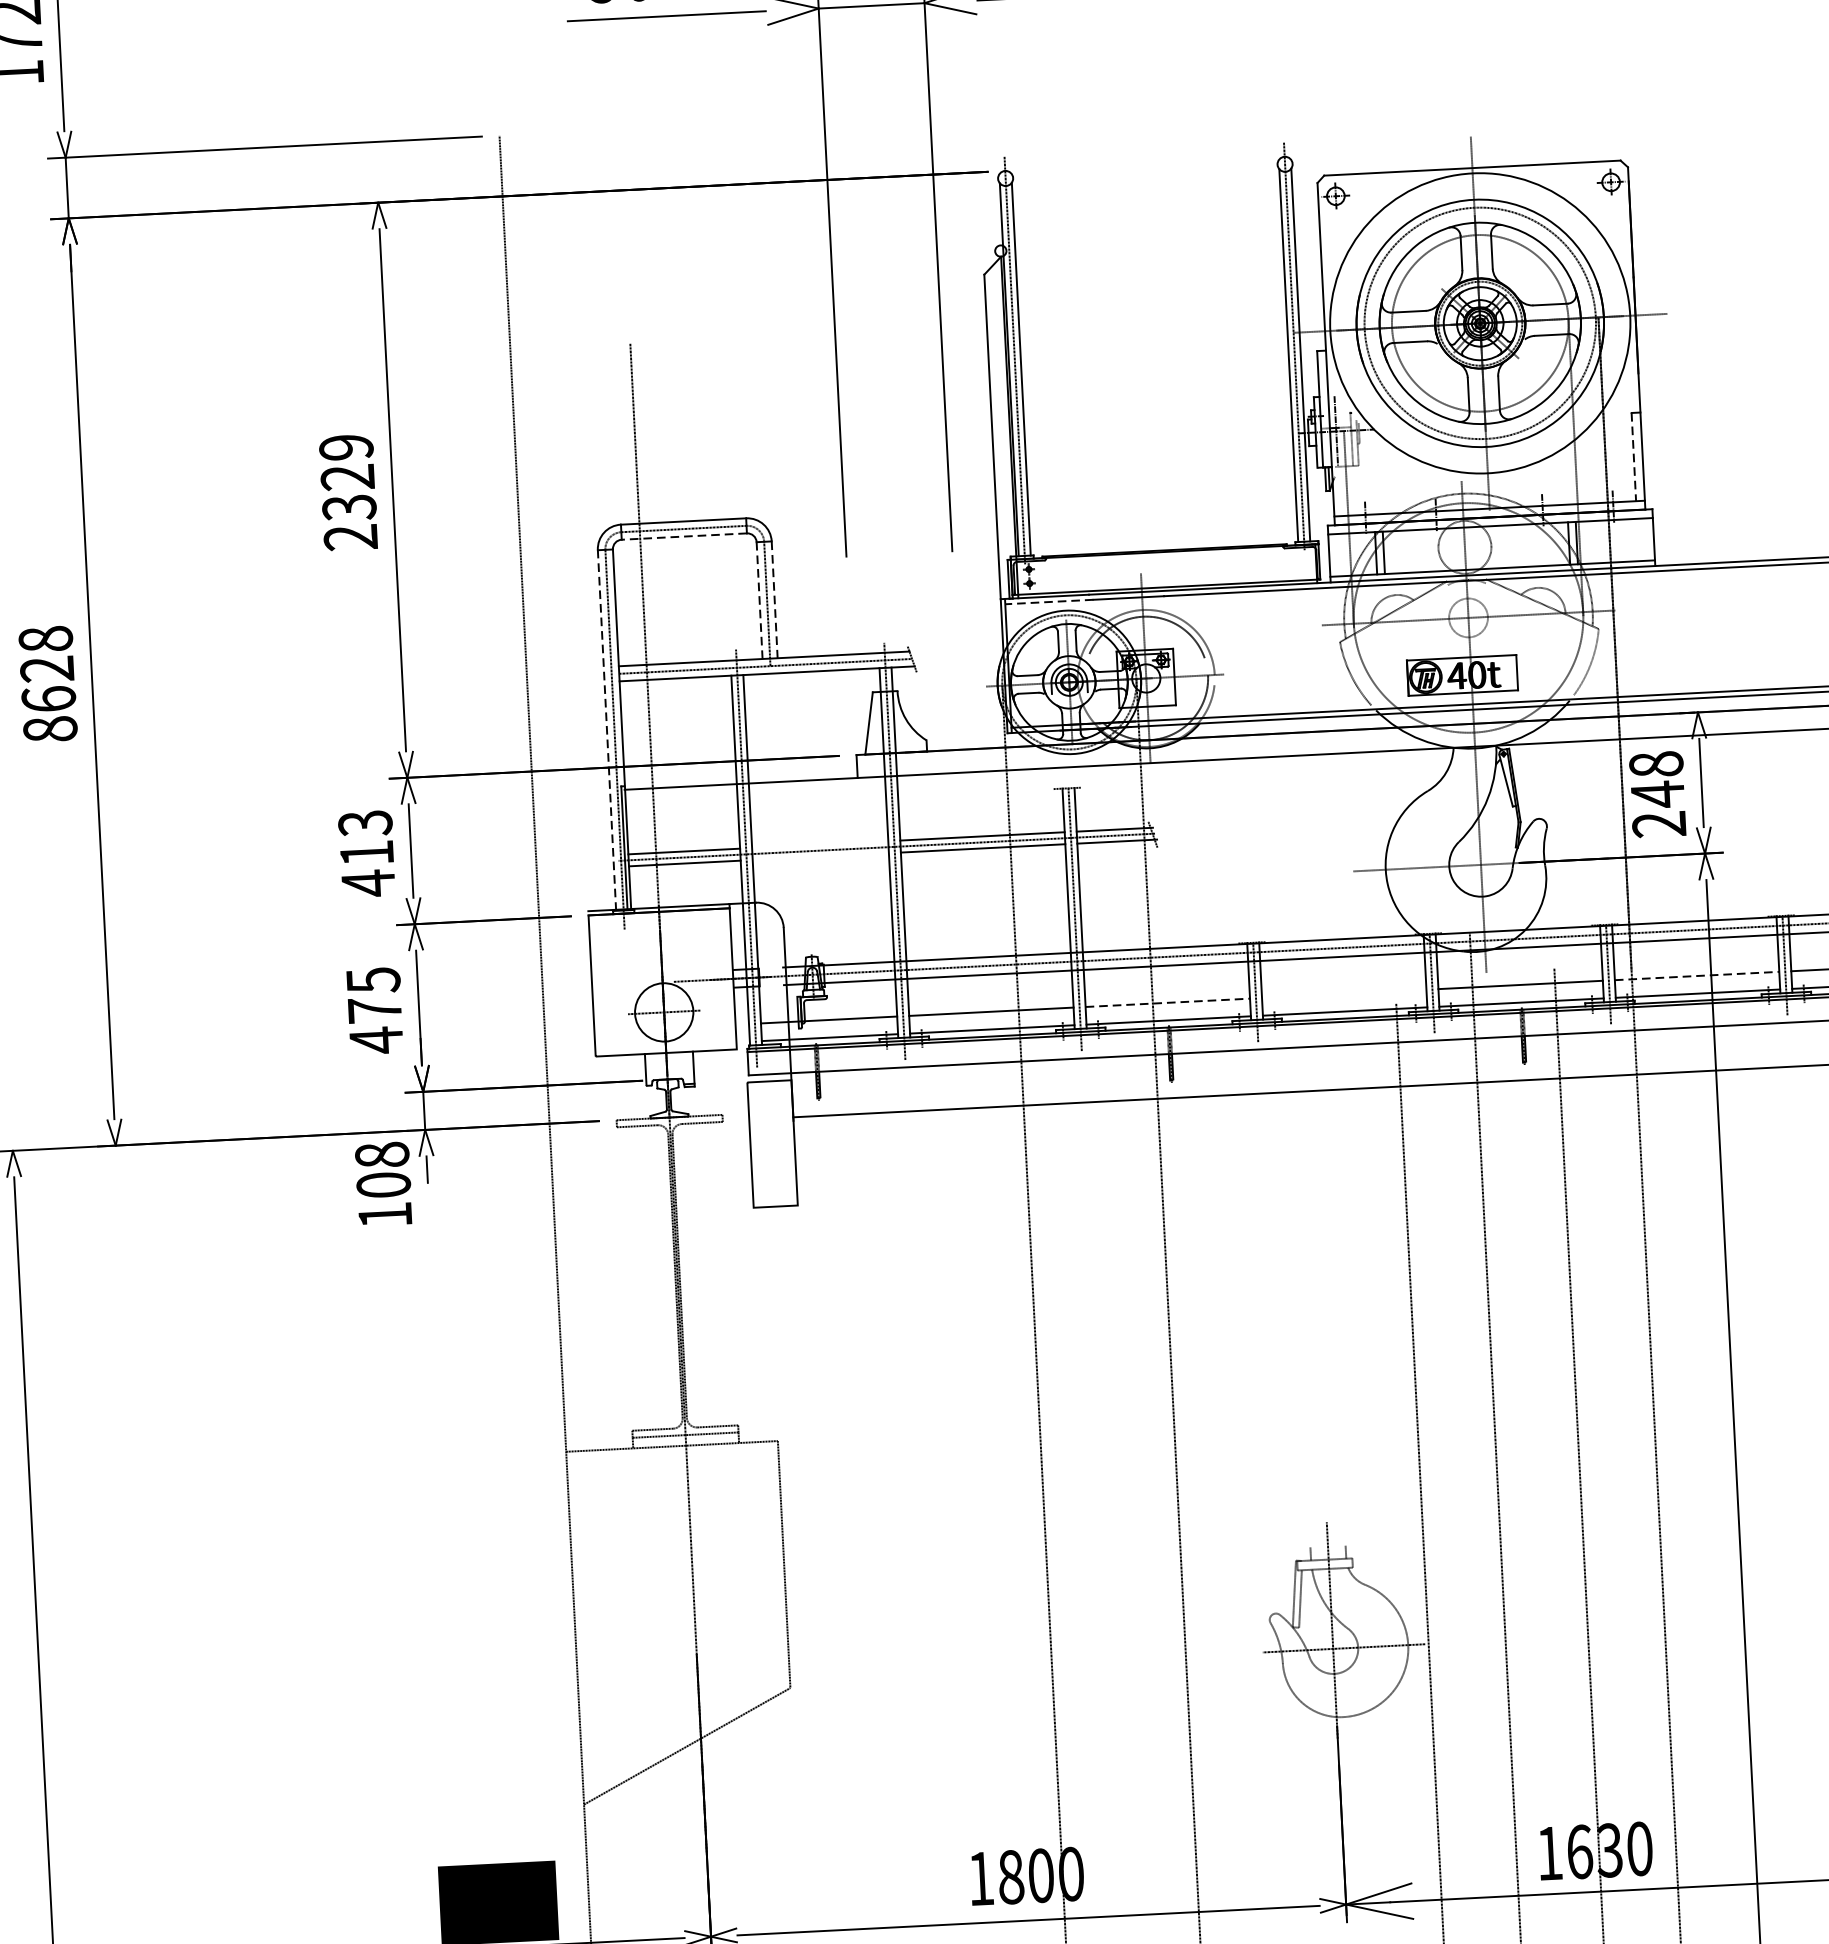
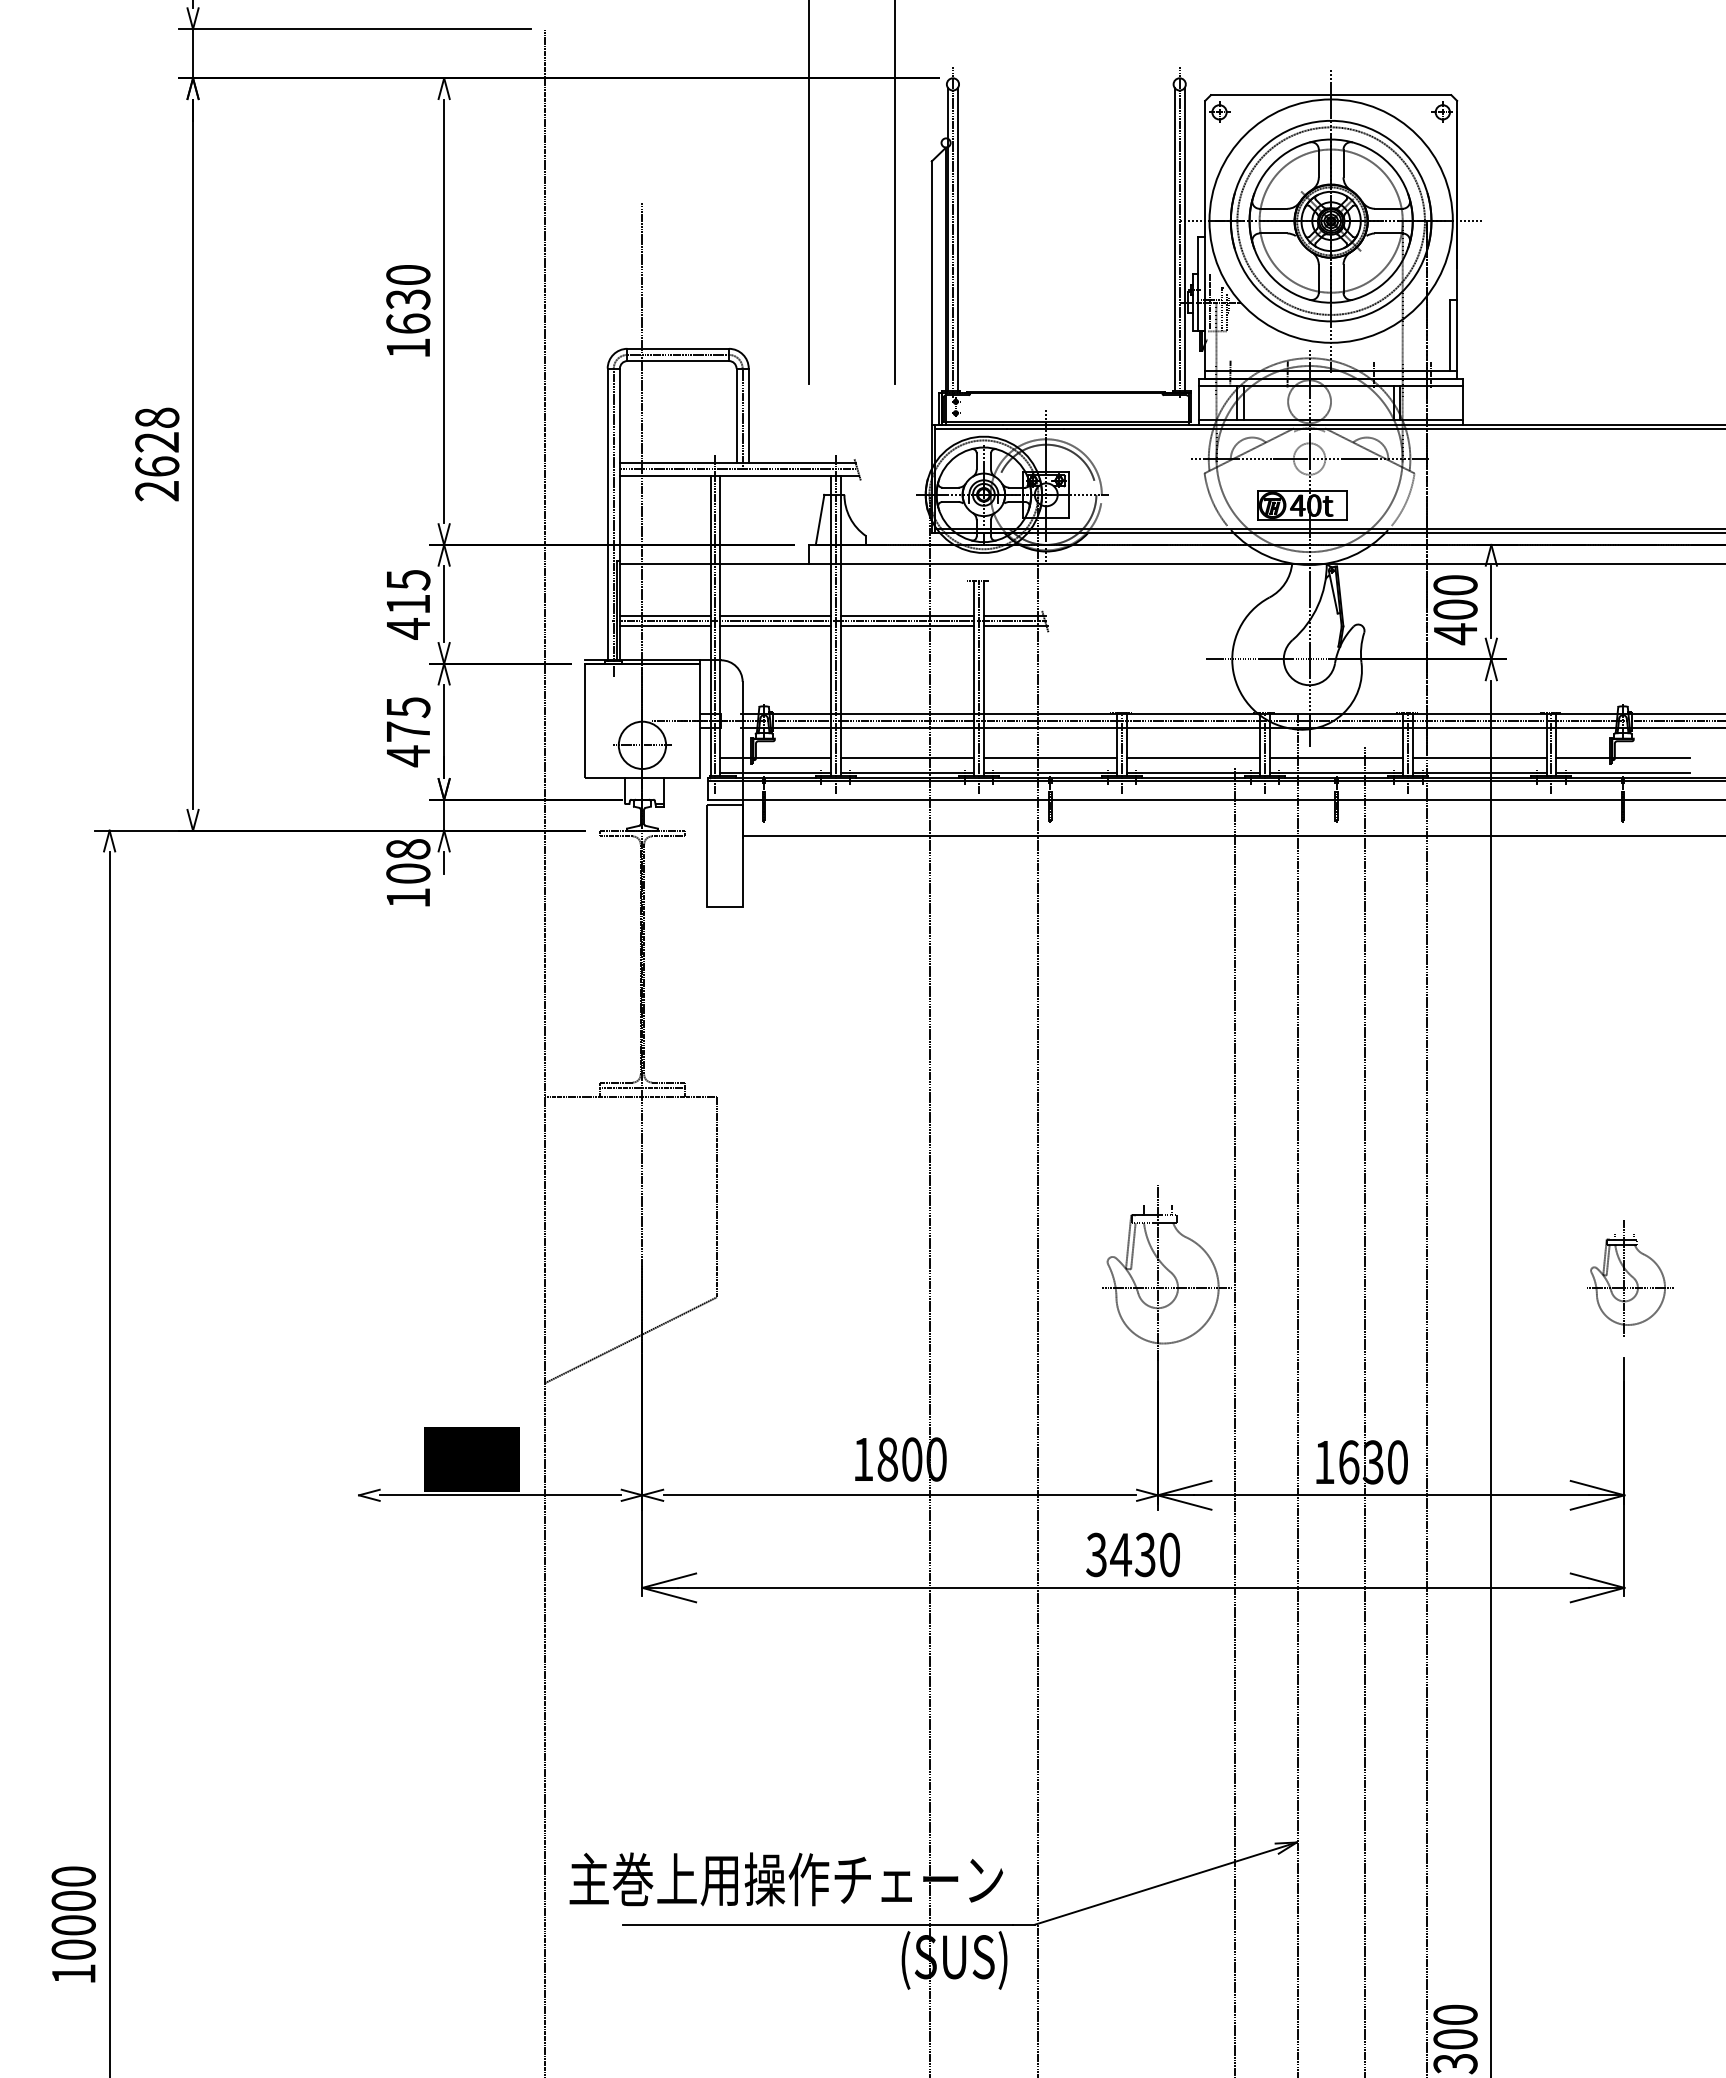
line: (1633, 456) -> (1449, 335), dashed -> solid
text: (348, 492) -> (408, 311), 2329 -> 1630
line: (684, 537) -> (678, 361), dashed -> solid
line: (759, 600) -> (736, 415), dashed -> solid
line: (774, 600) -> (748, 416), dashed -> solid
line: (1050, 602) -> (971, 429), dashed -> solid
text: (50, 728) -> (157, 490), 8628 -> 2628
line: (606, 730) -> (607, 514), dashed -> solid
text: (1657, 795) -> (1455, 610), 248 -> 400
text: (364, 823) -> (407, 580), 413 -> 415
line: (820, 844) -> (775, 615), added
line: (820, 856) -> (775, 625), added
line: (1696, 976) -> (1479, 758), dashed -> solid
line: (1344, 994) -> (1193, 758), added
line: (1167, 1003) -> (1050, 758), dashed -> solid

